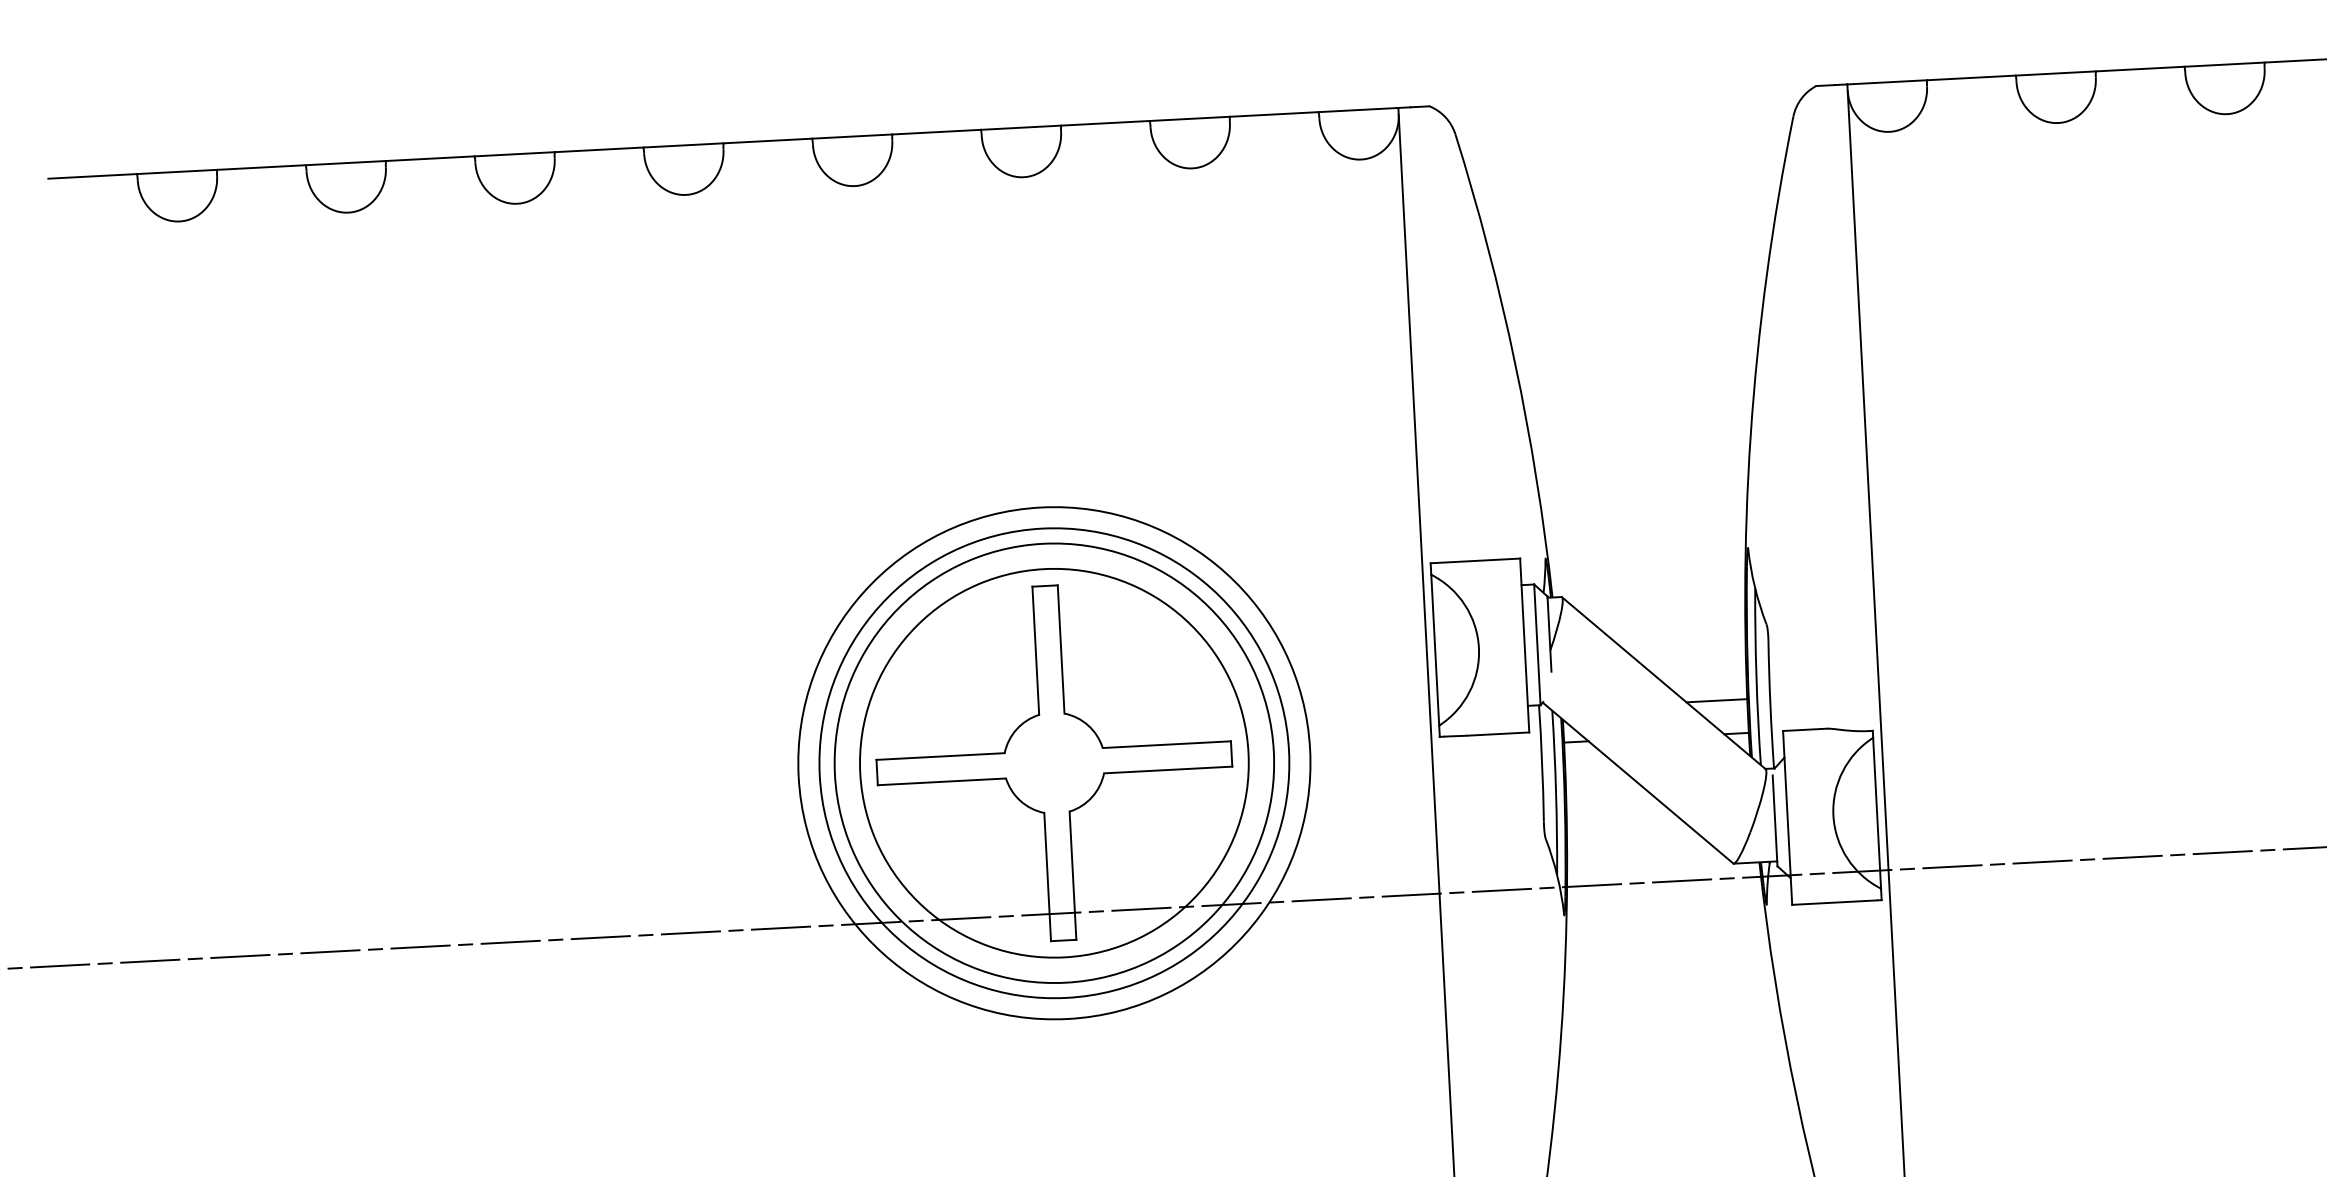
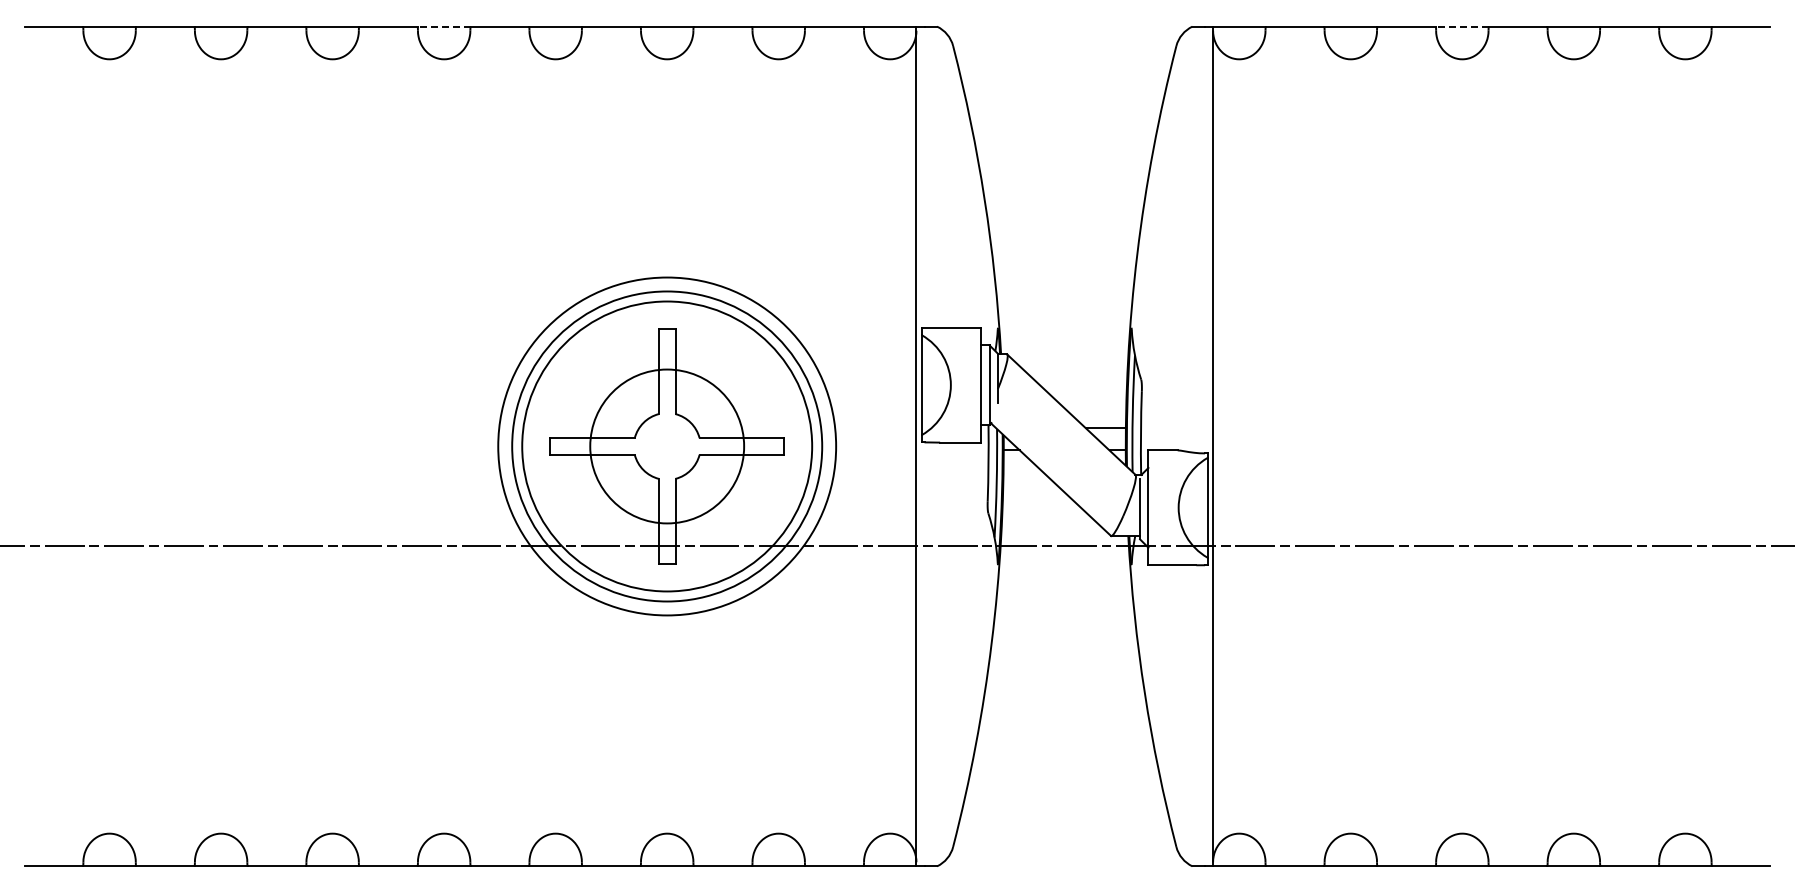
line: (2223, 64) -> (1461, 26), solid -> dashed
line: (682, 145) -> (443, 26), solid -> dashed
circle: (1053, 763) -> (666, 446), size x0.6

